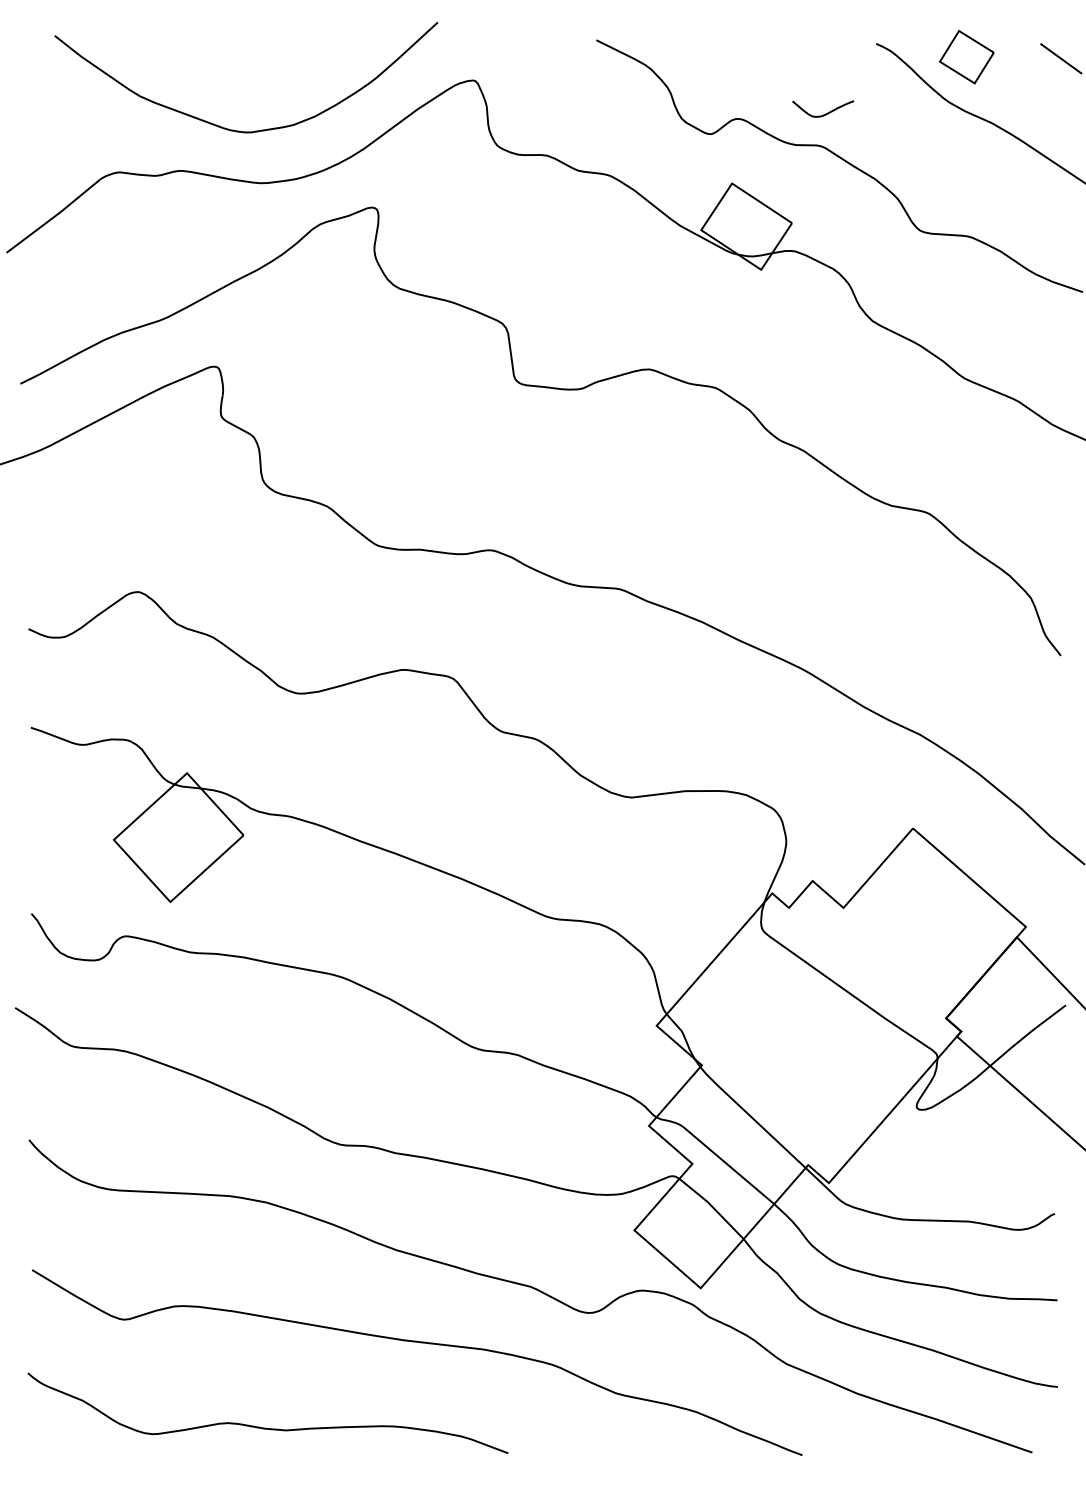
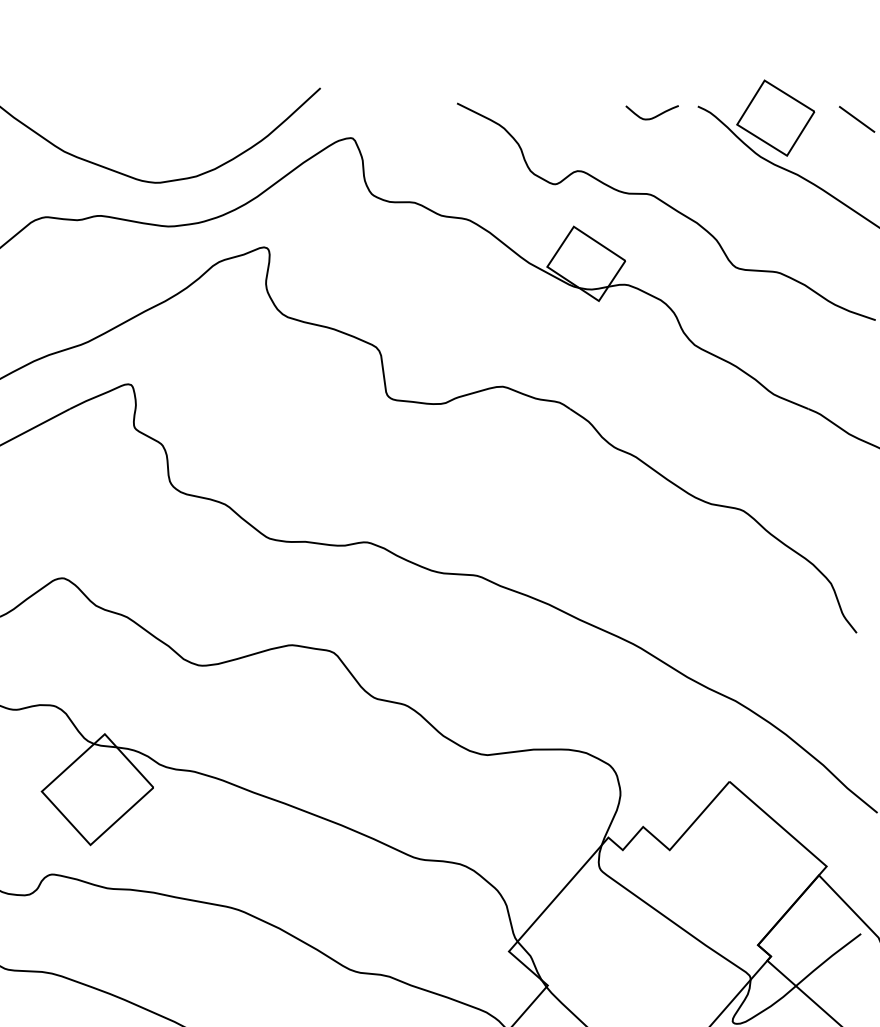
part: (966, 56) -> (775, 117), size x1.67
curve: (825, 113) -> (654, 116), moved

